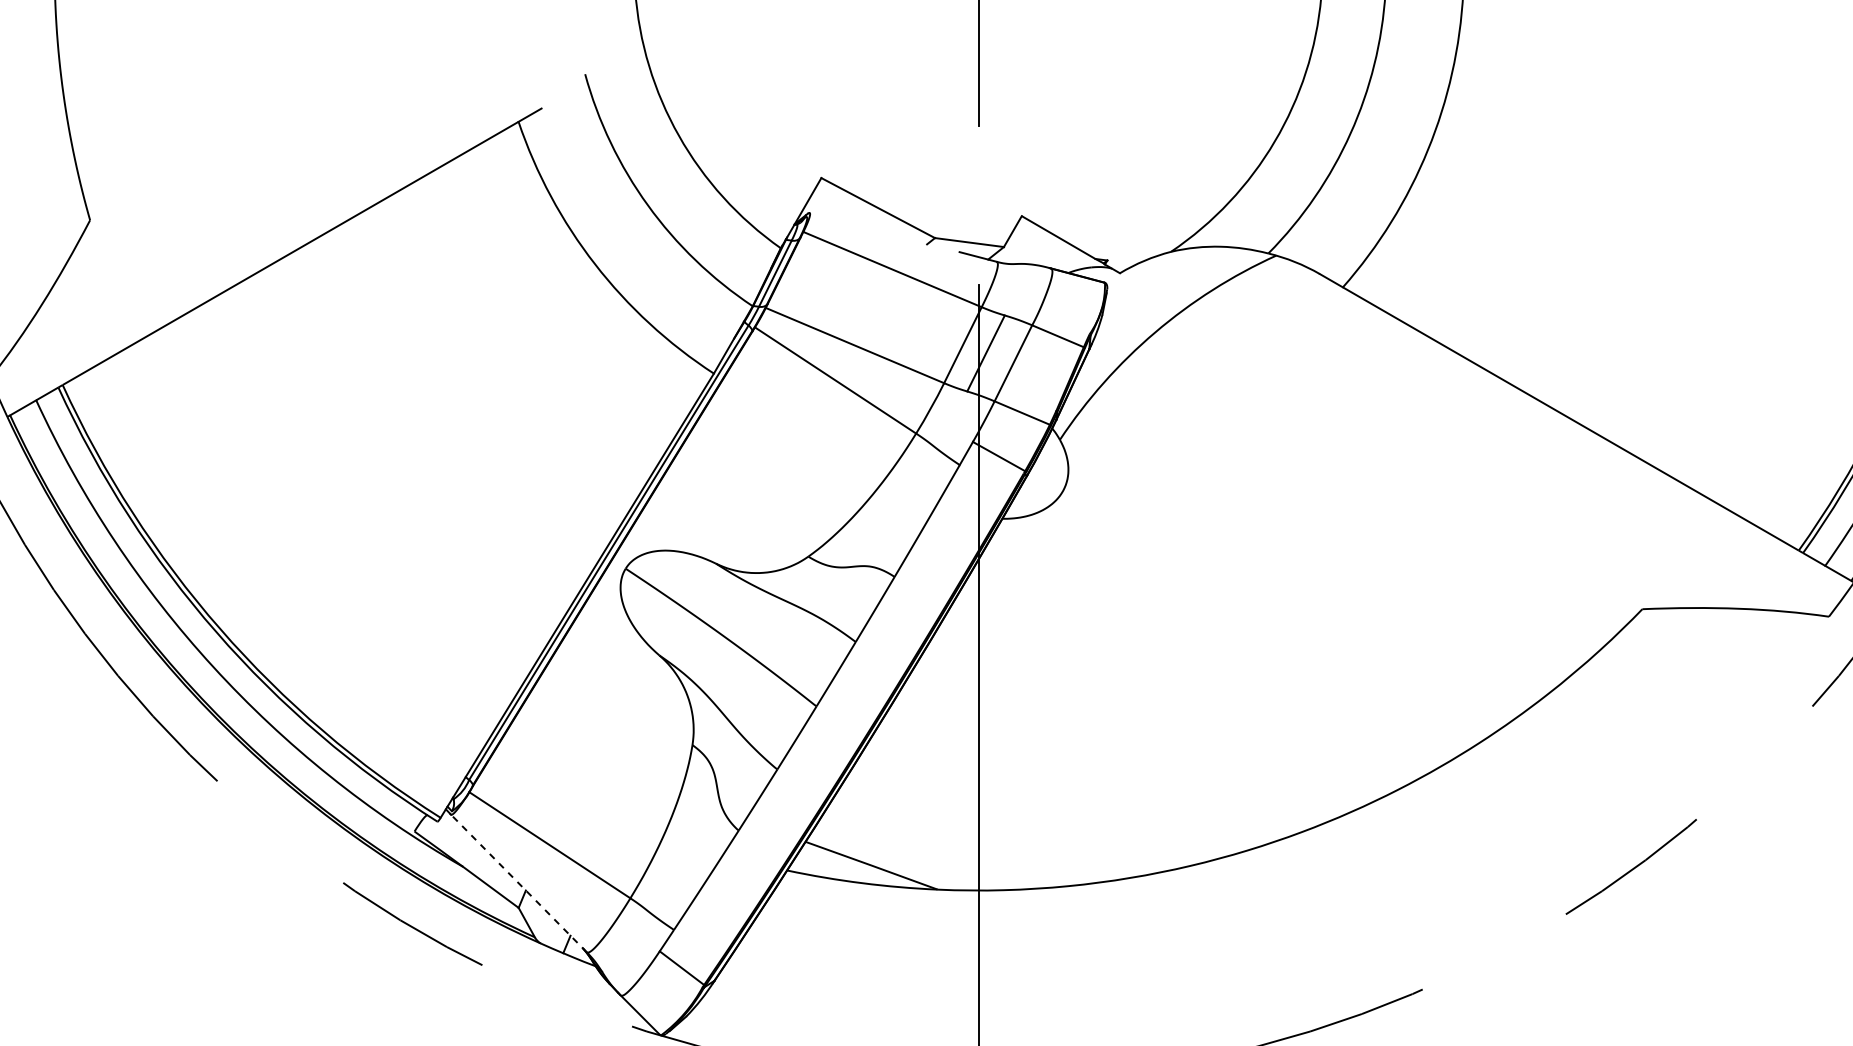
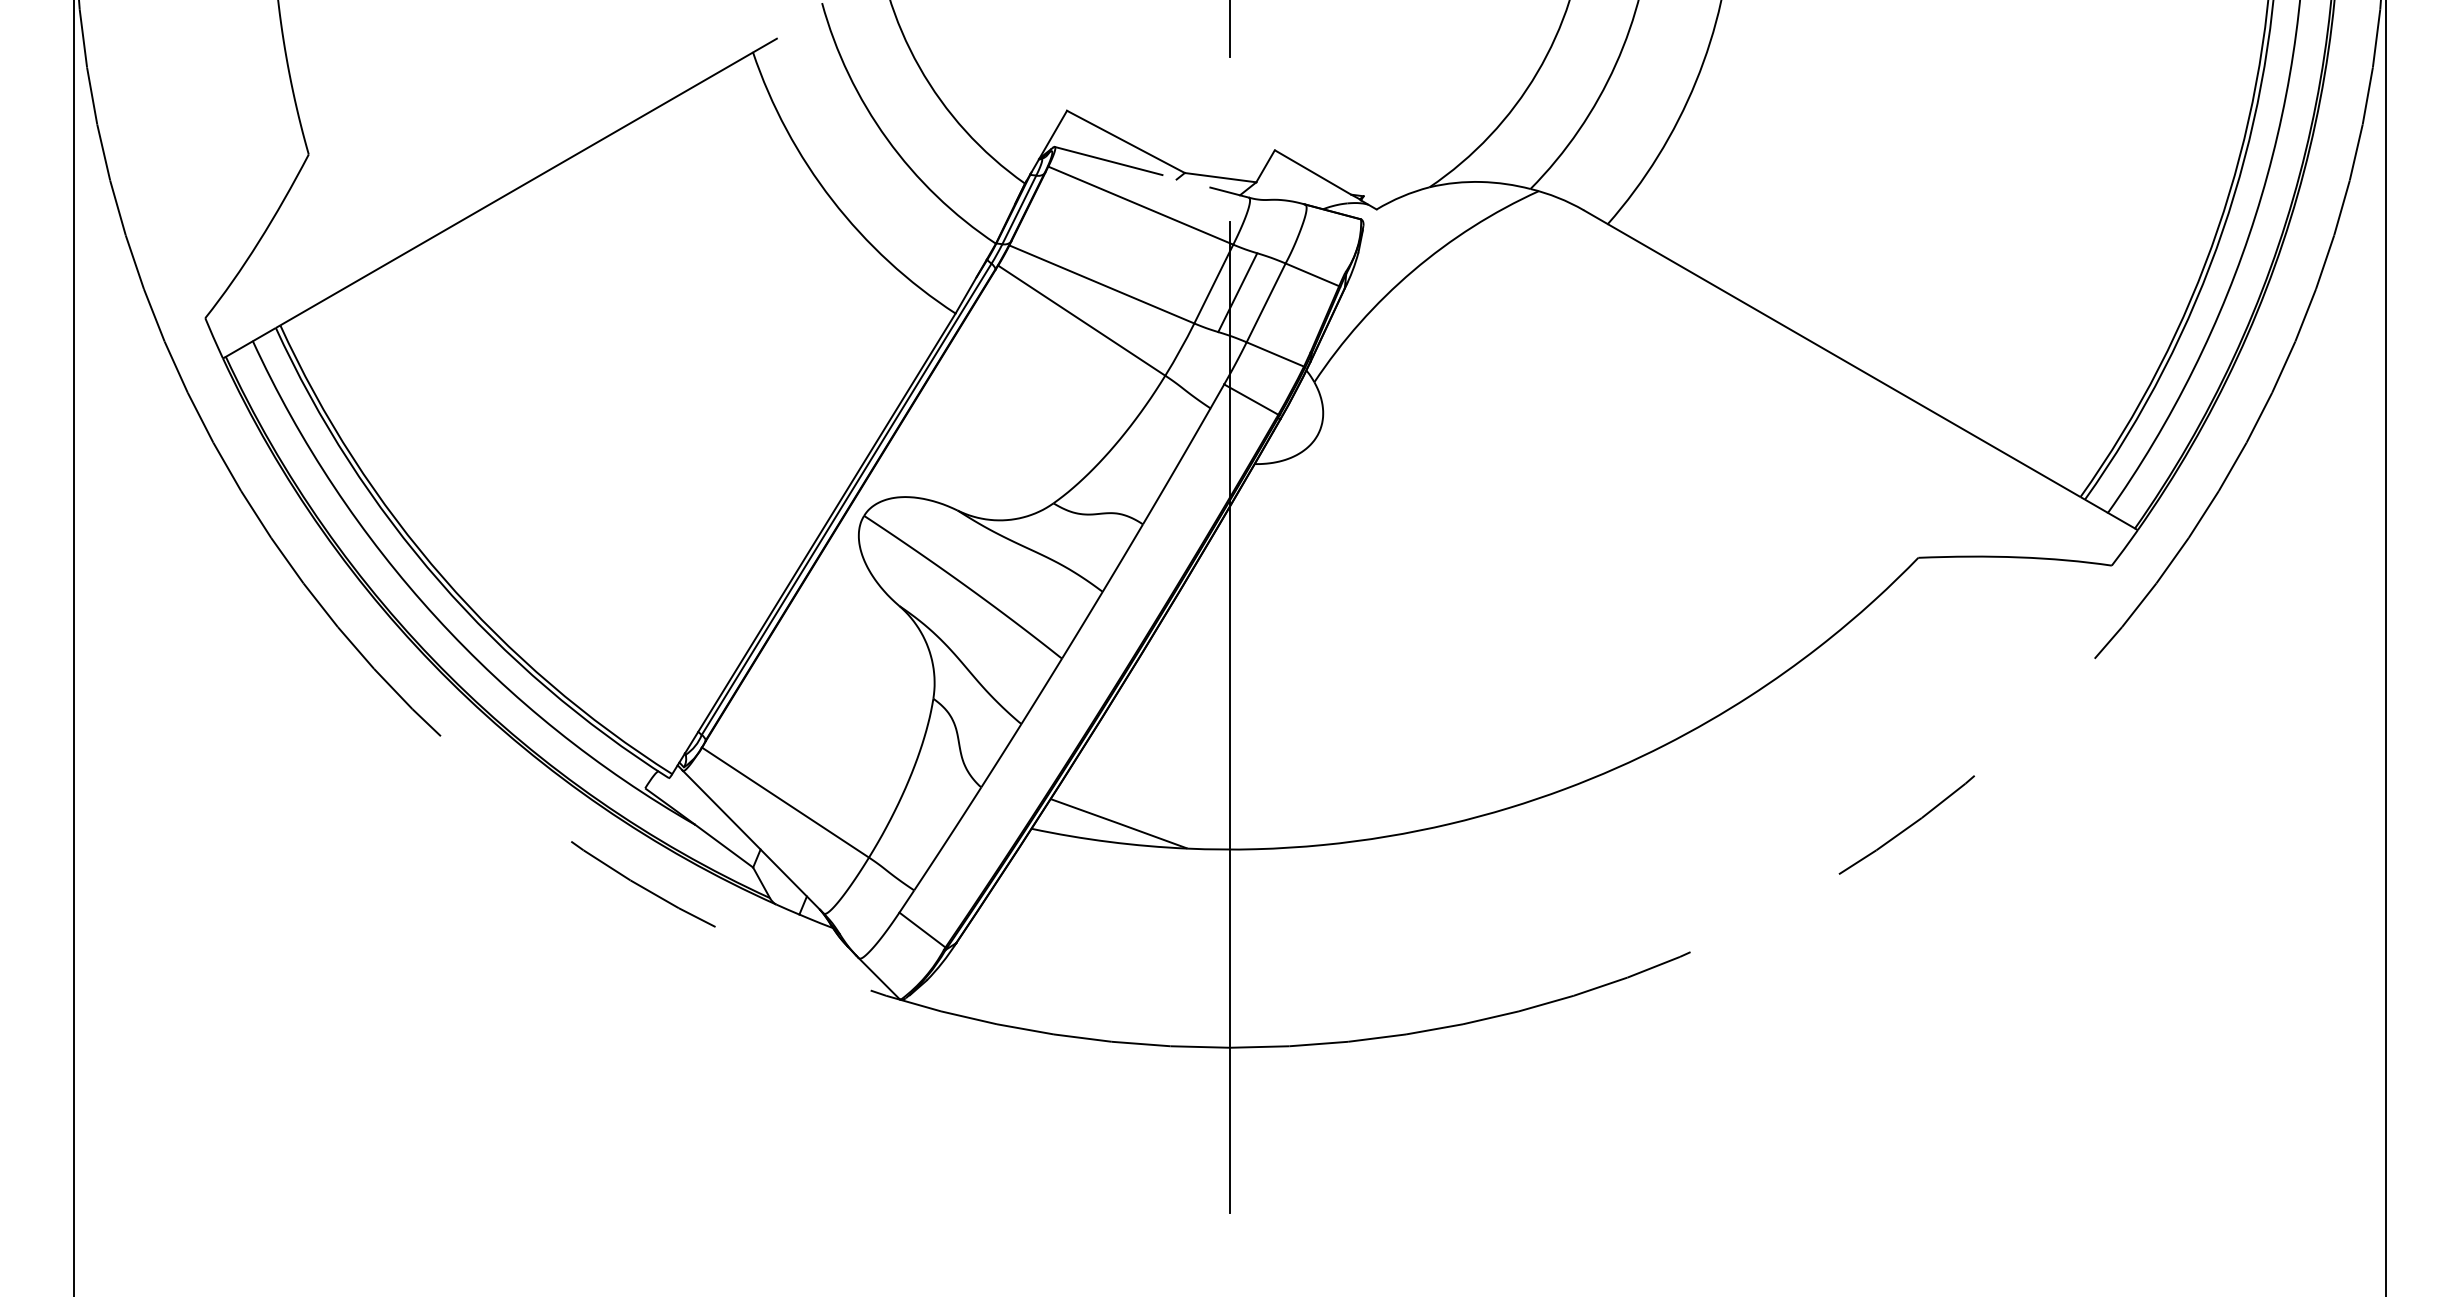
line: (861, 226) -> (1108, 160), added
line: (519, 882) -> (753, 841), dashed -> solid

